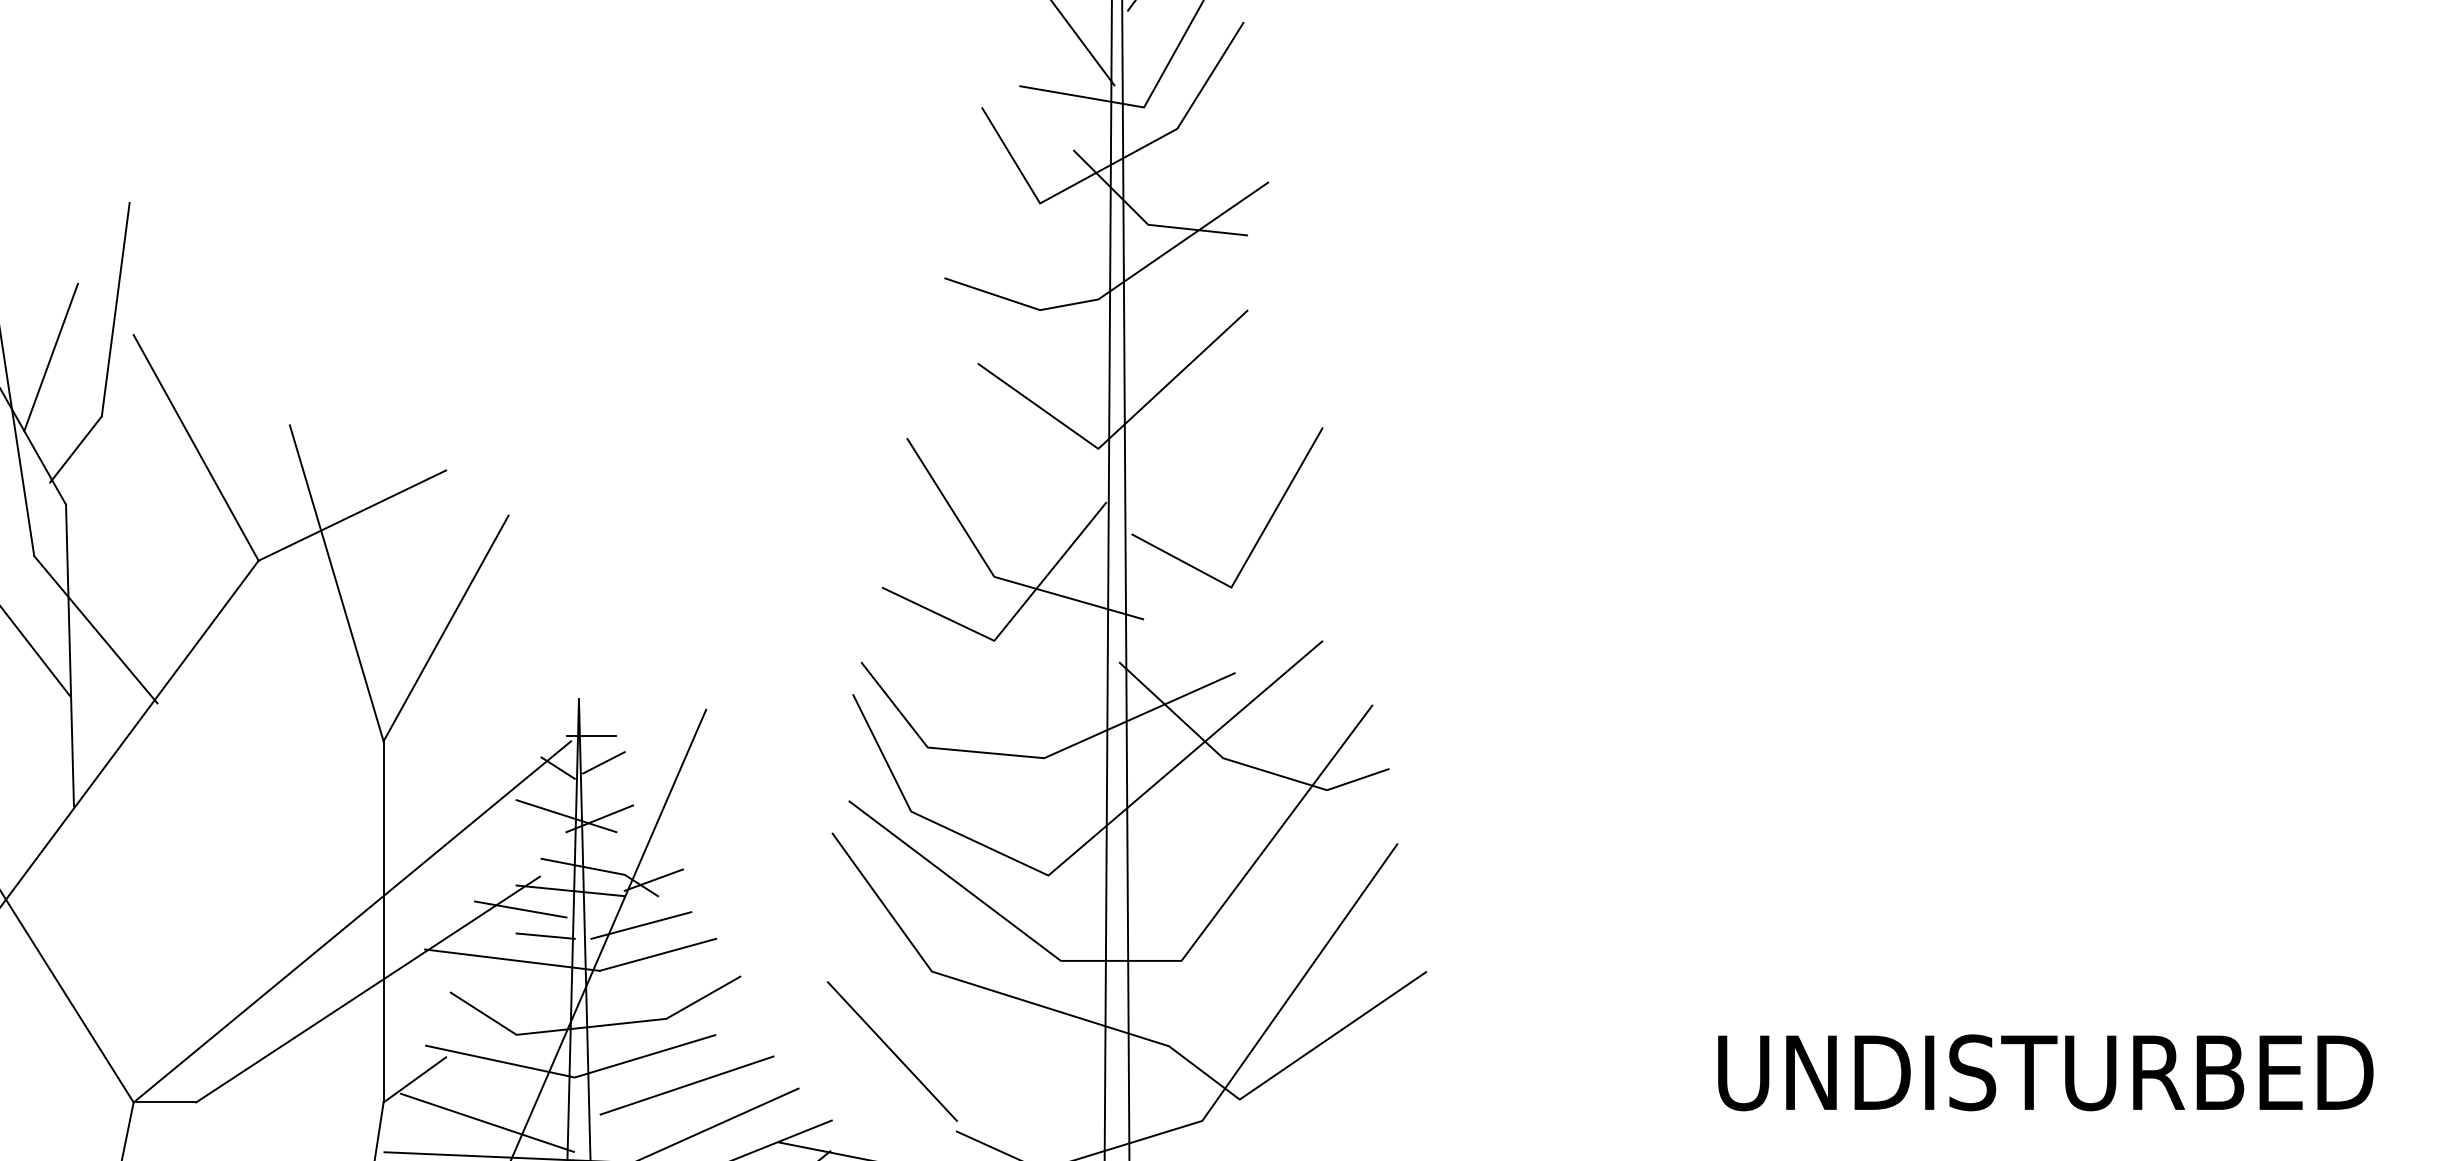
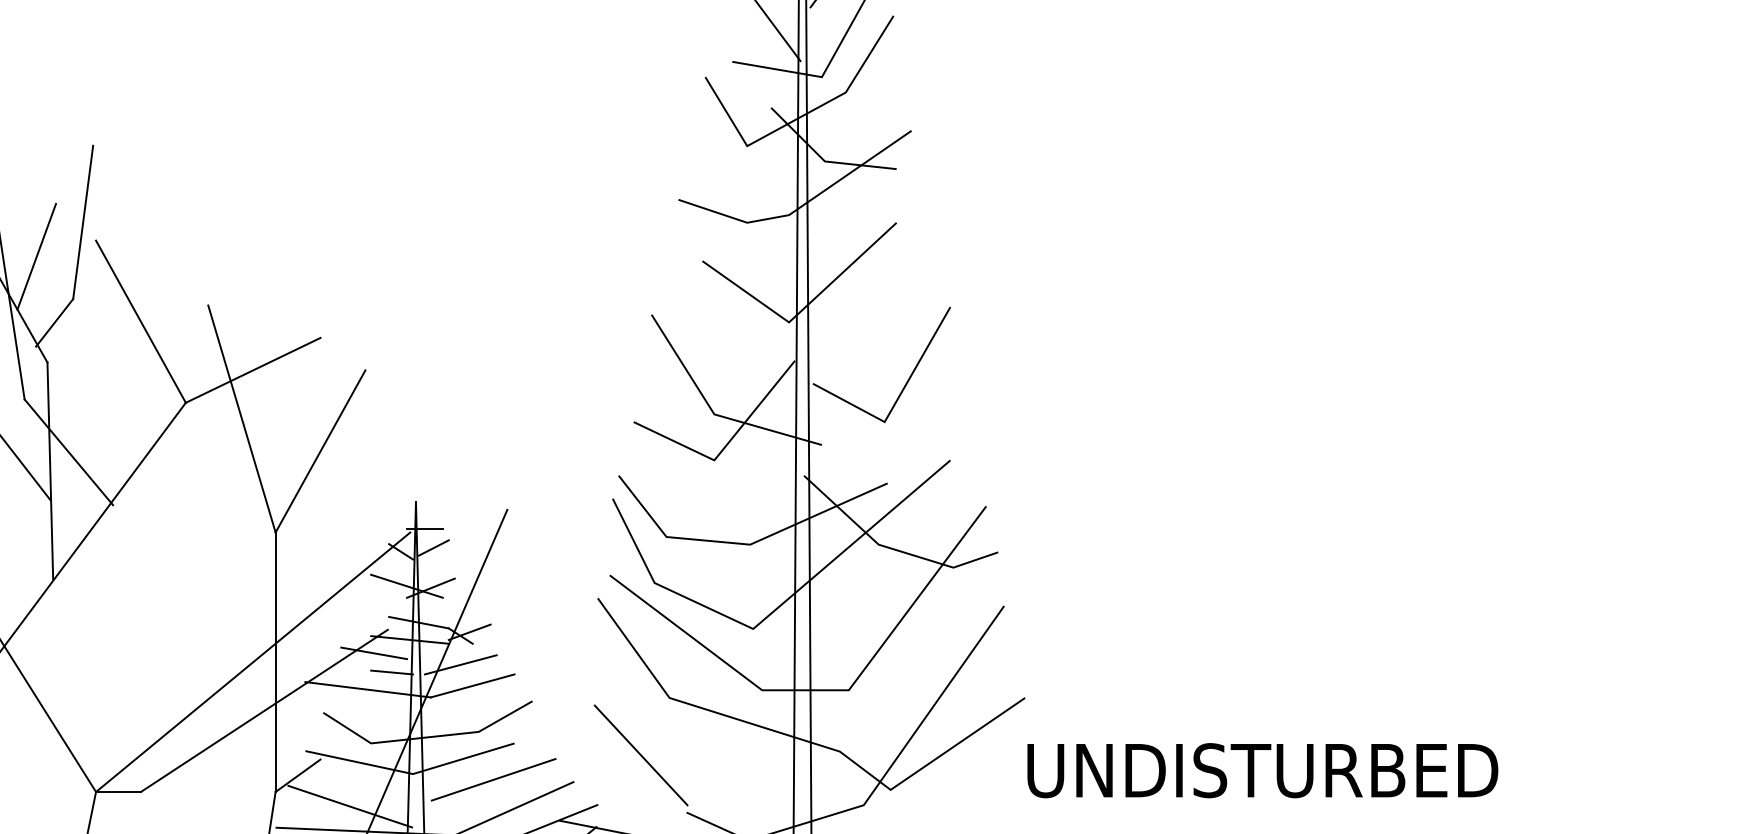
text: (2045, 1072) -> (1262, 770), moved

